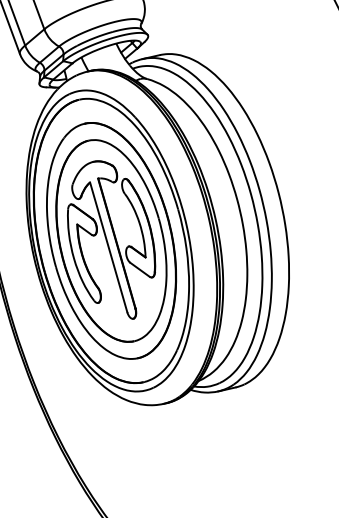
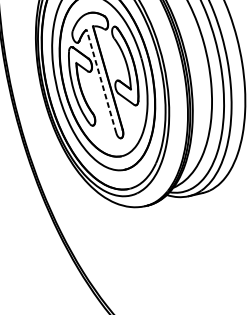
line: (108, 246) -> (101, 80), solid -> dashed

